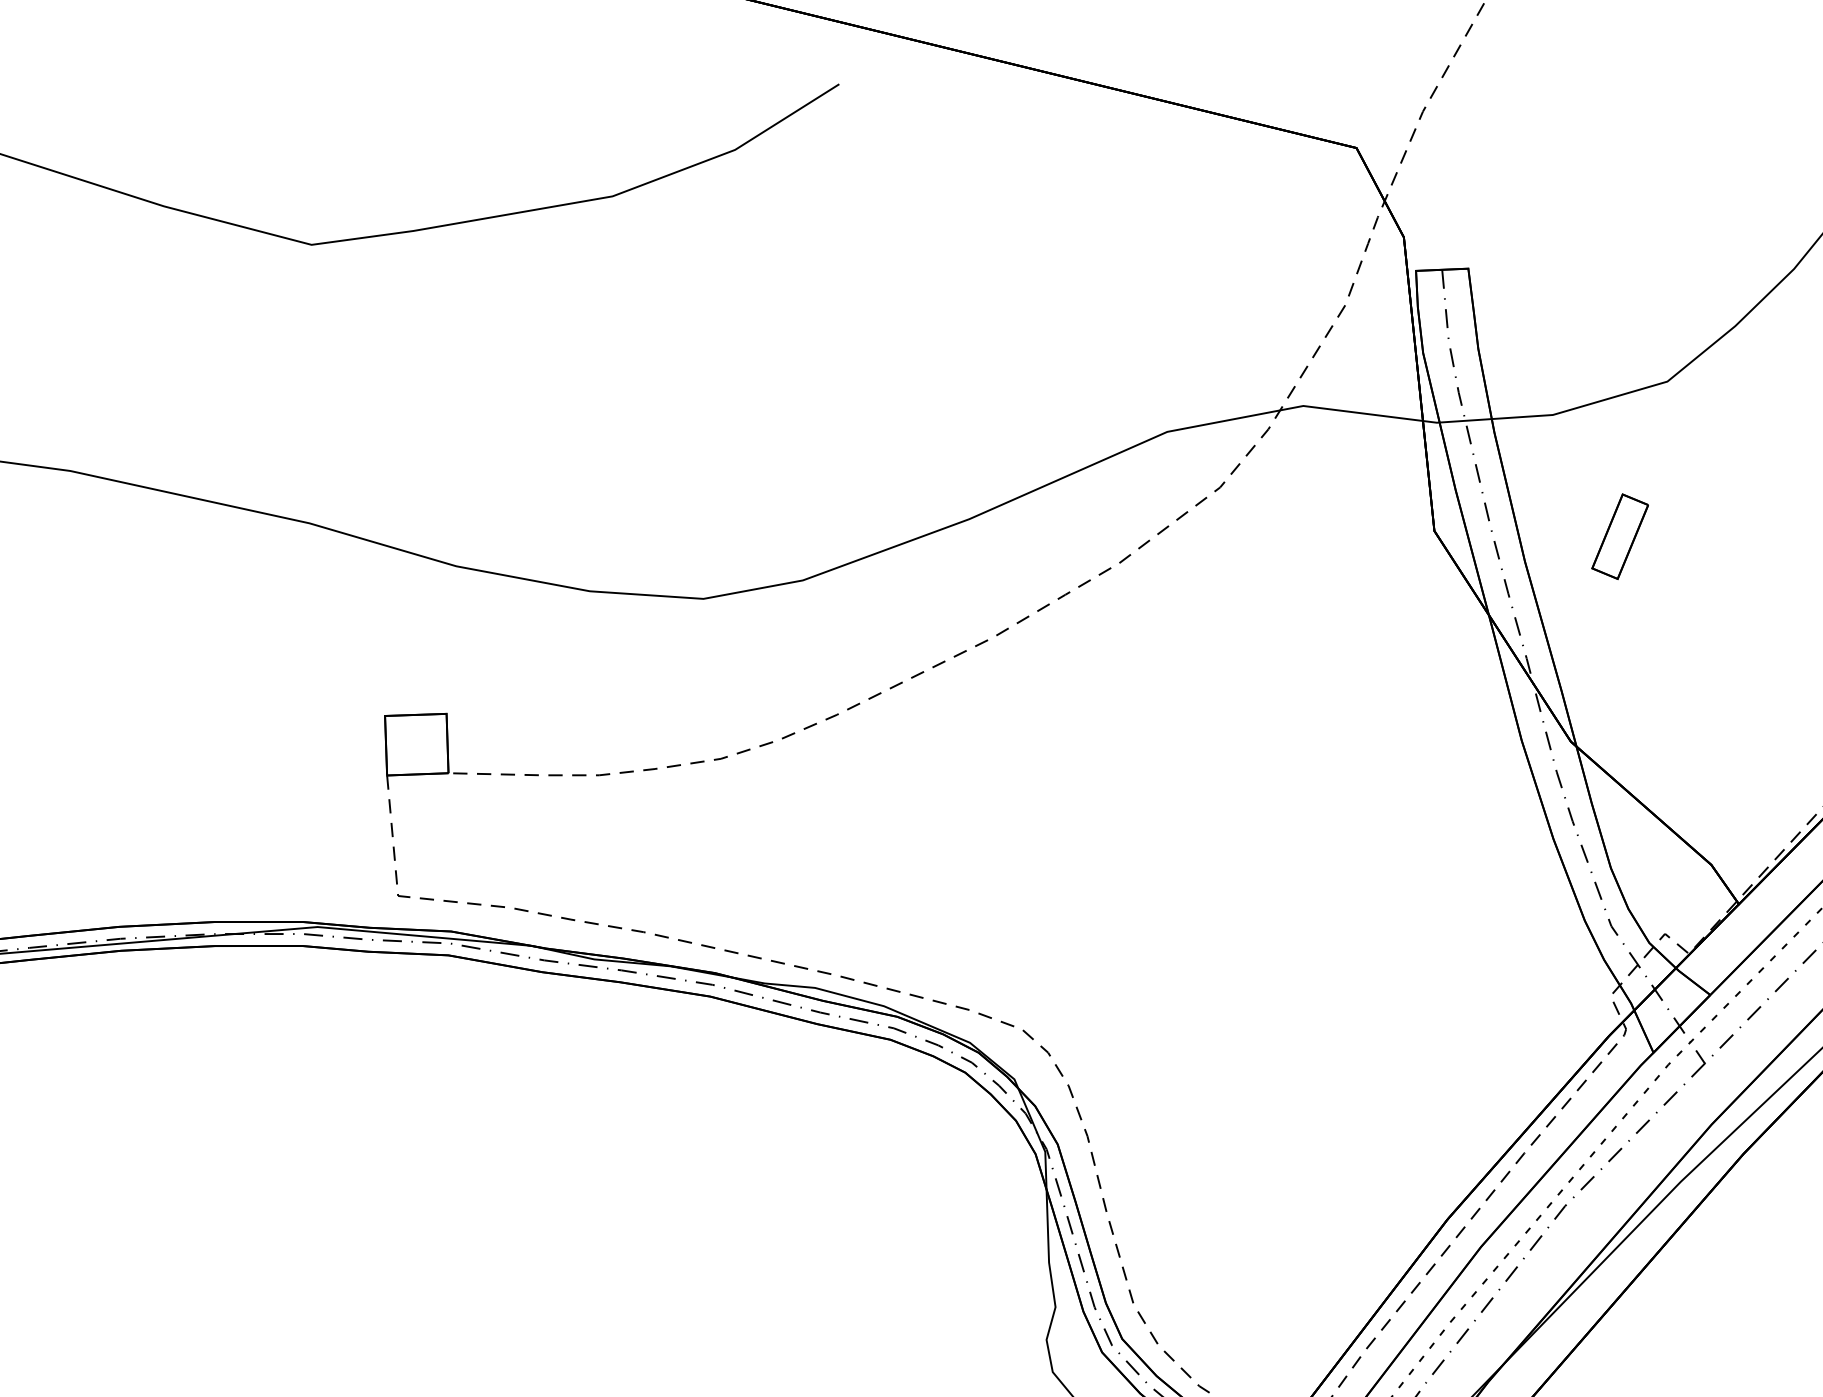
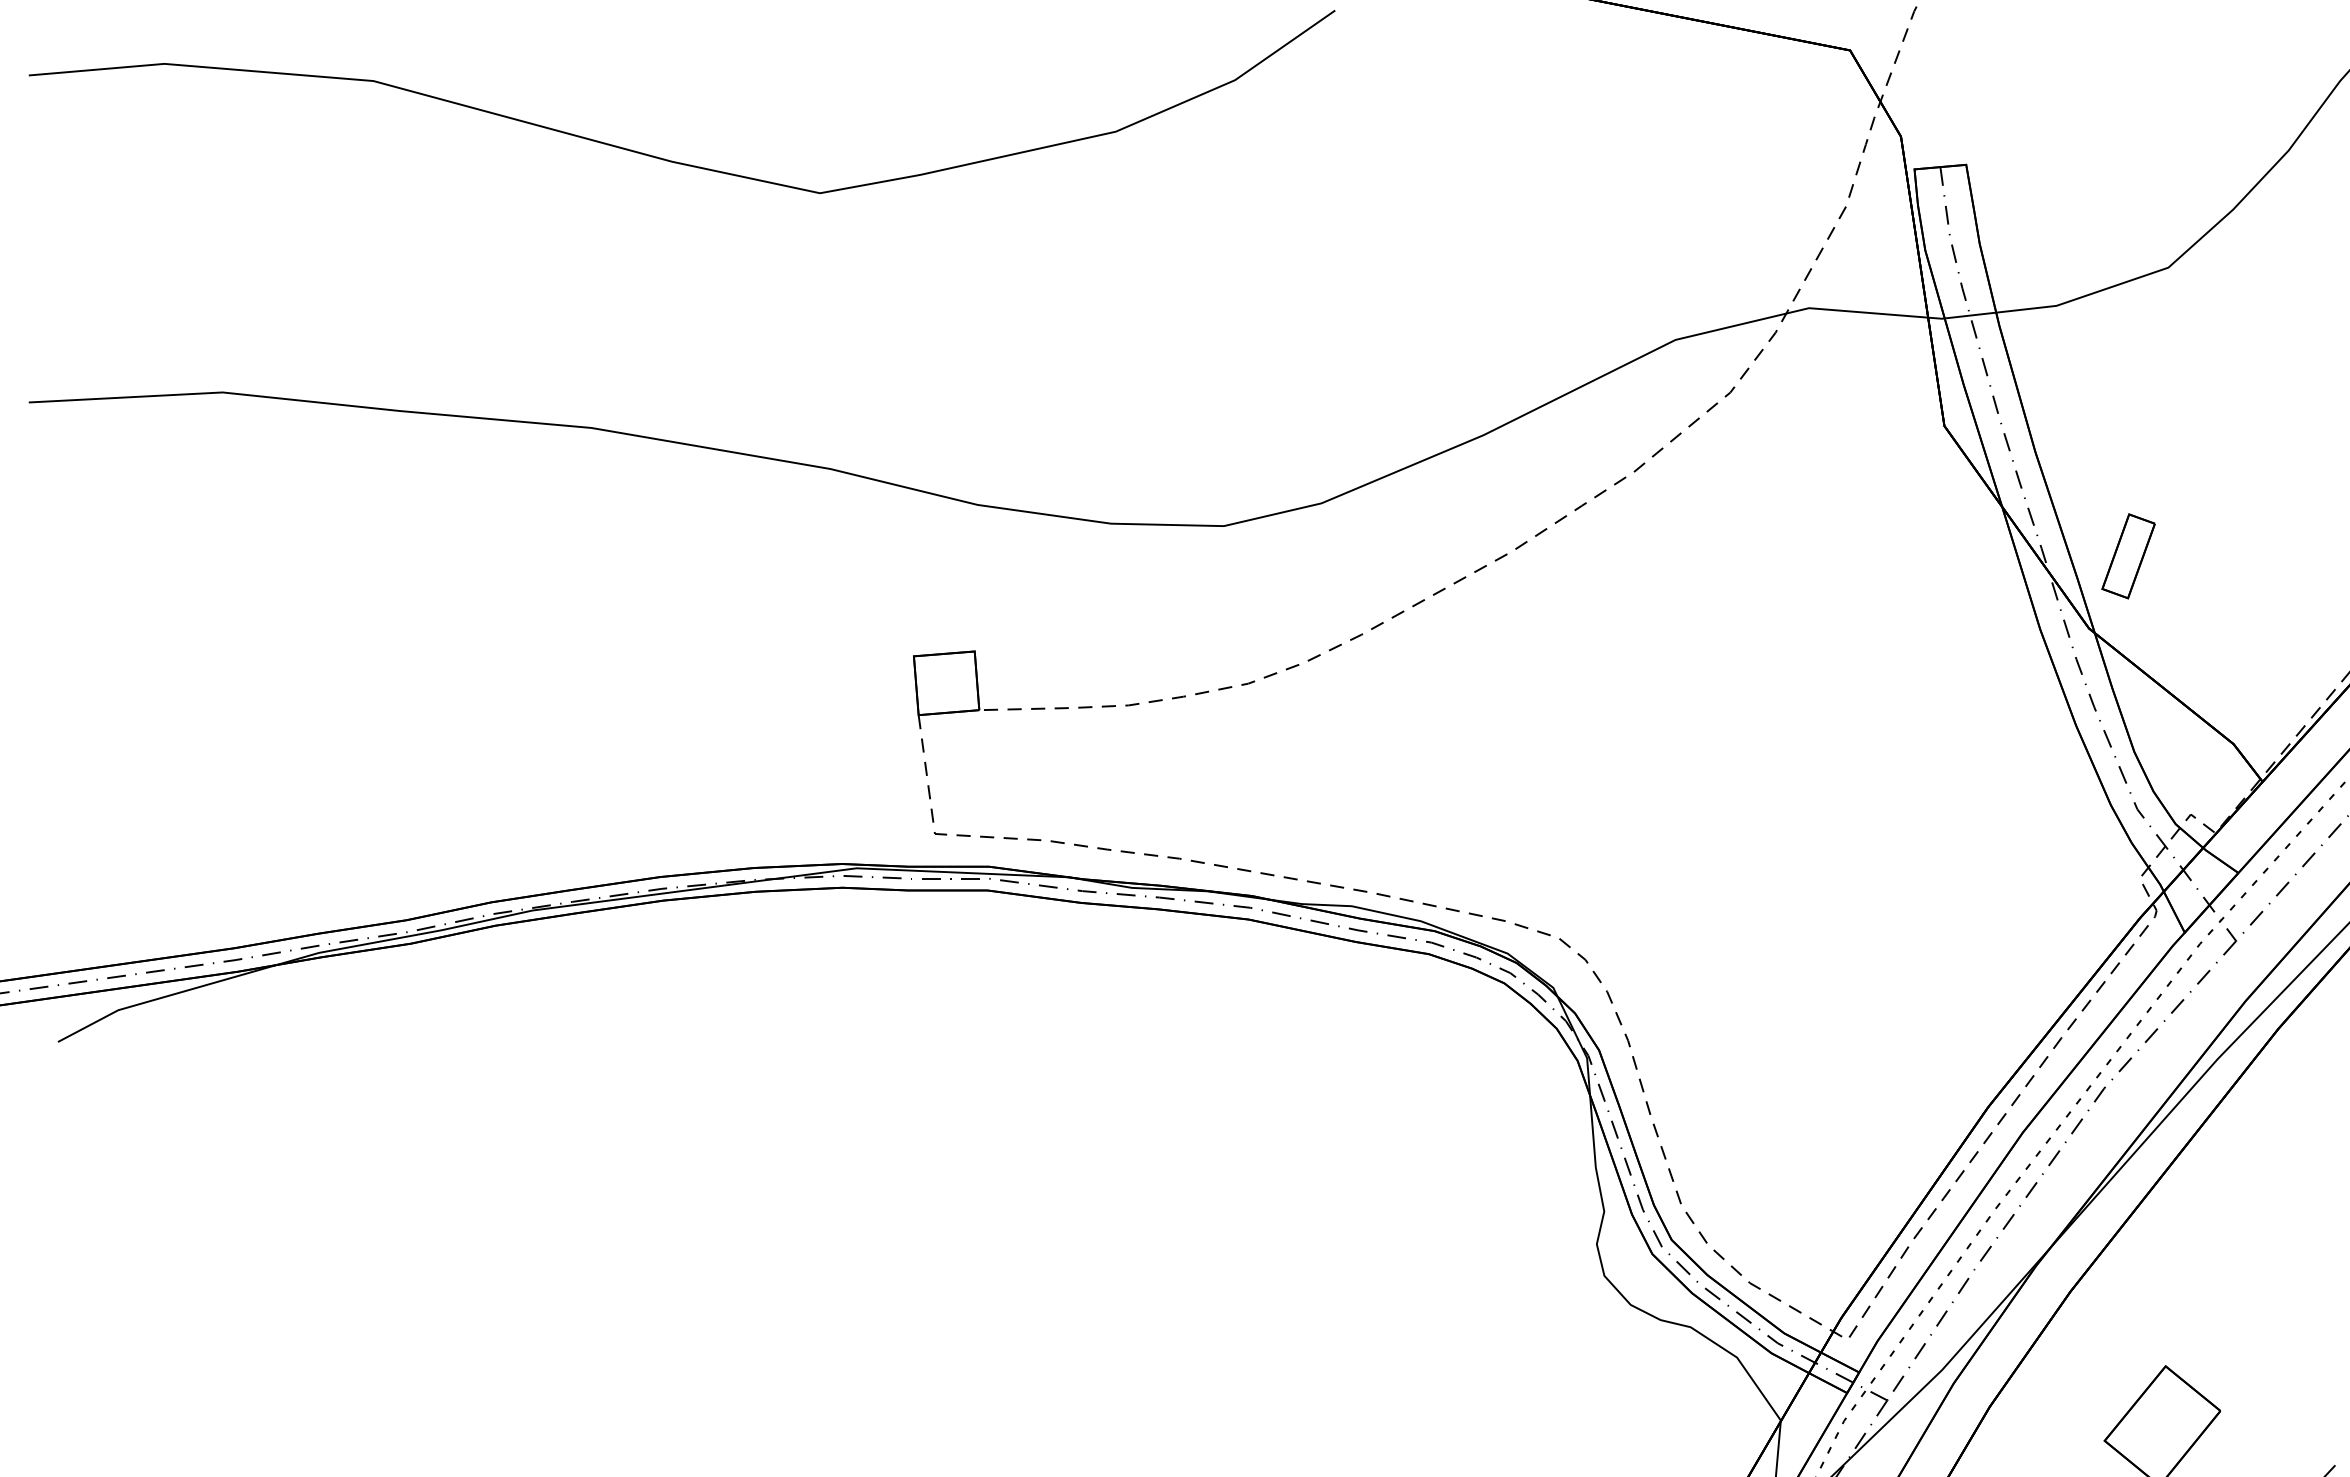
part: (1620, 536) -> (2128, 556), moved

